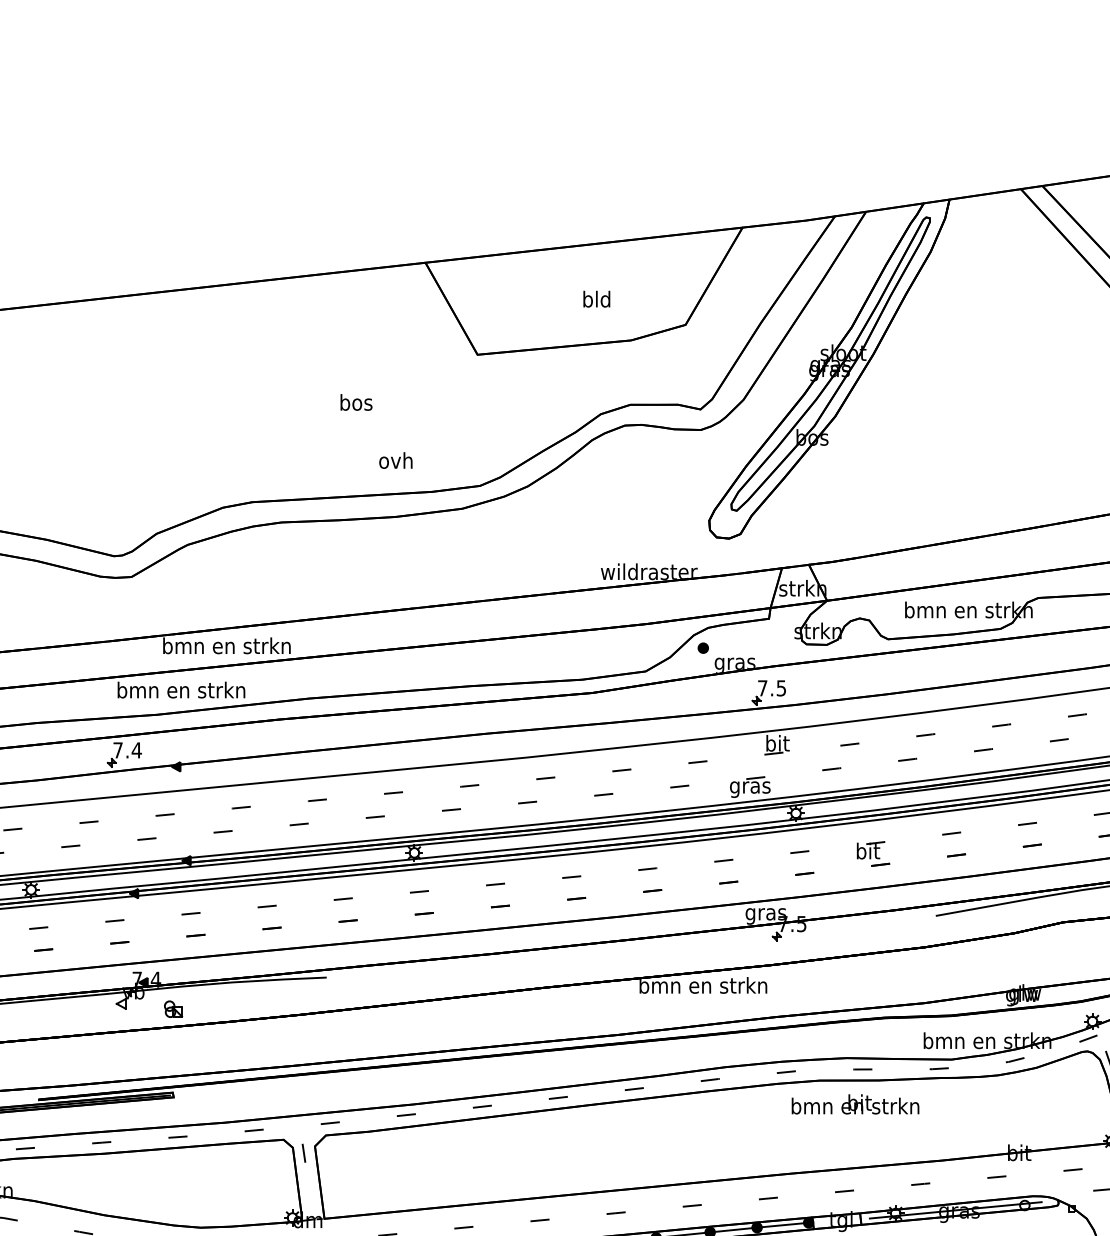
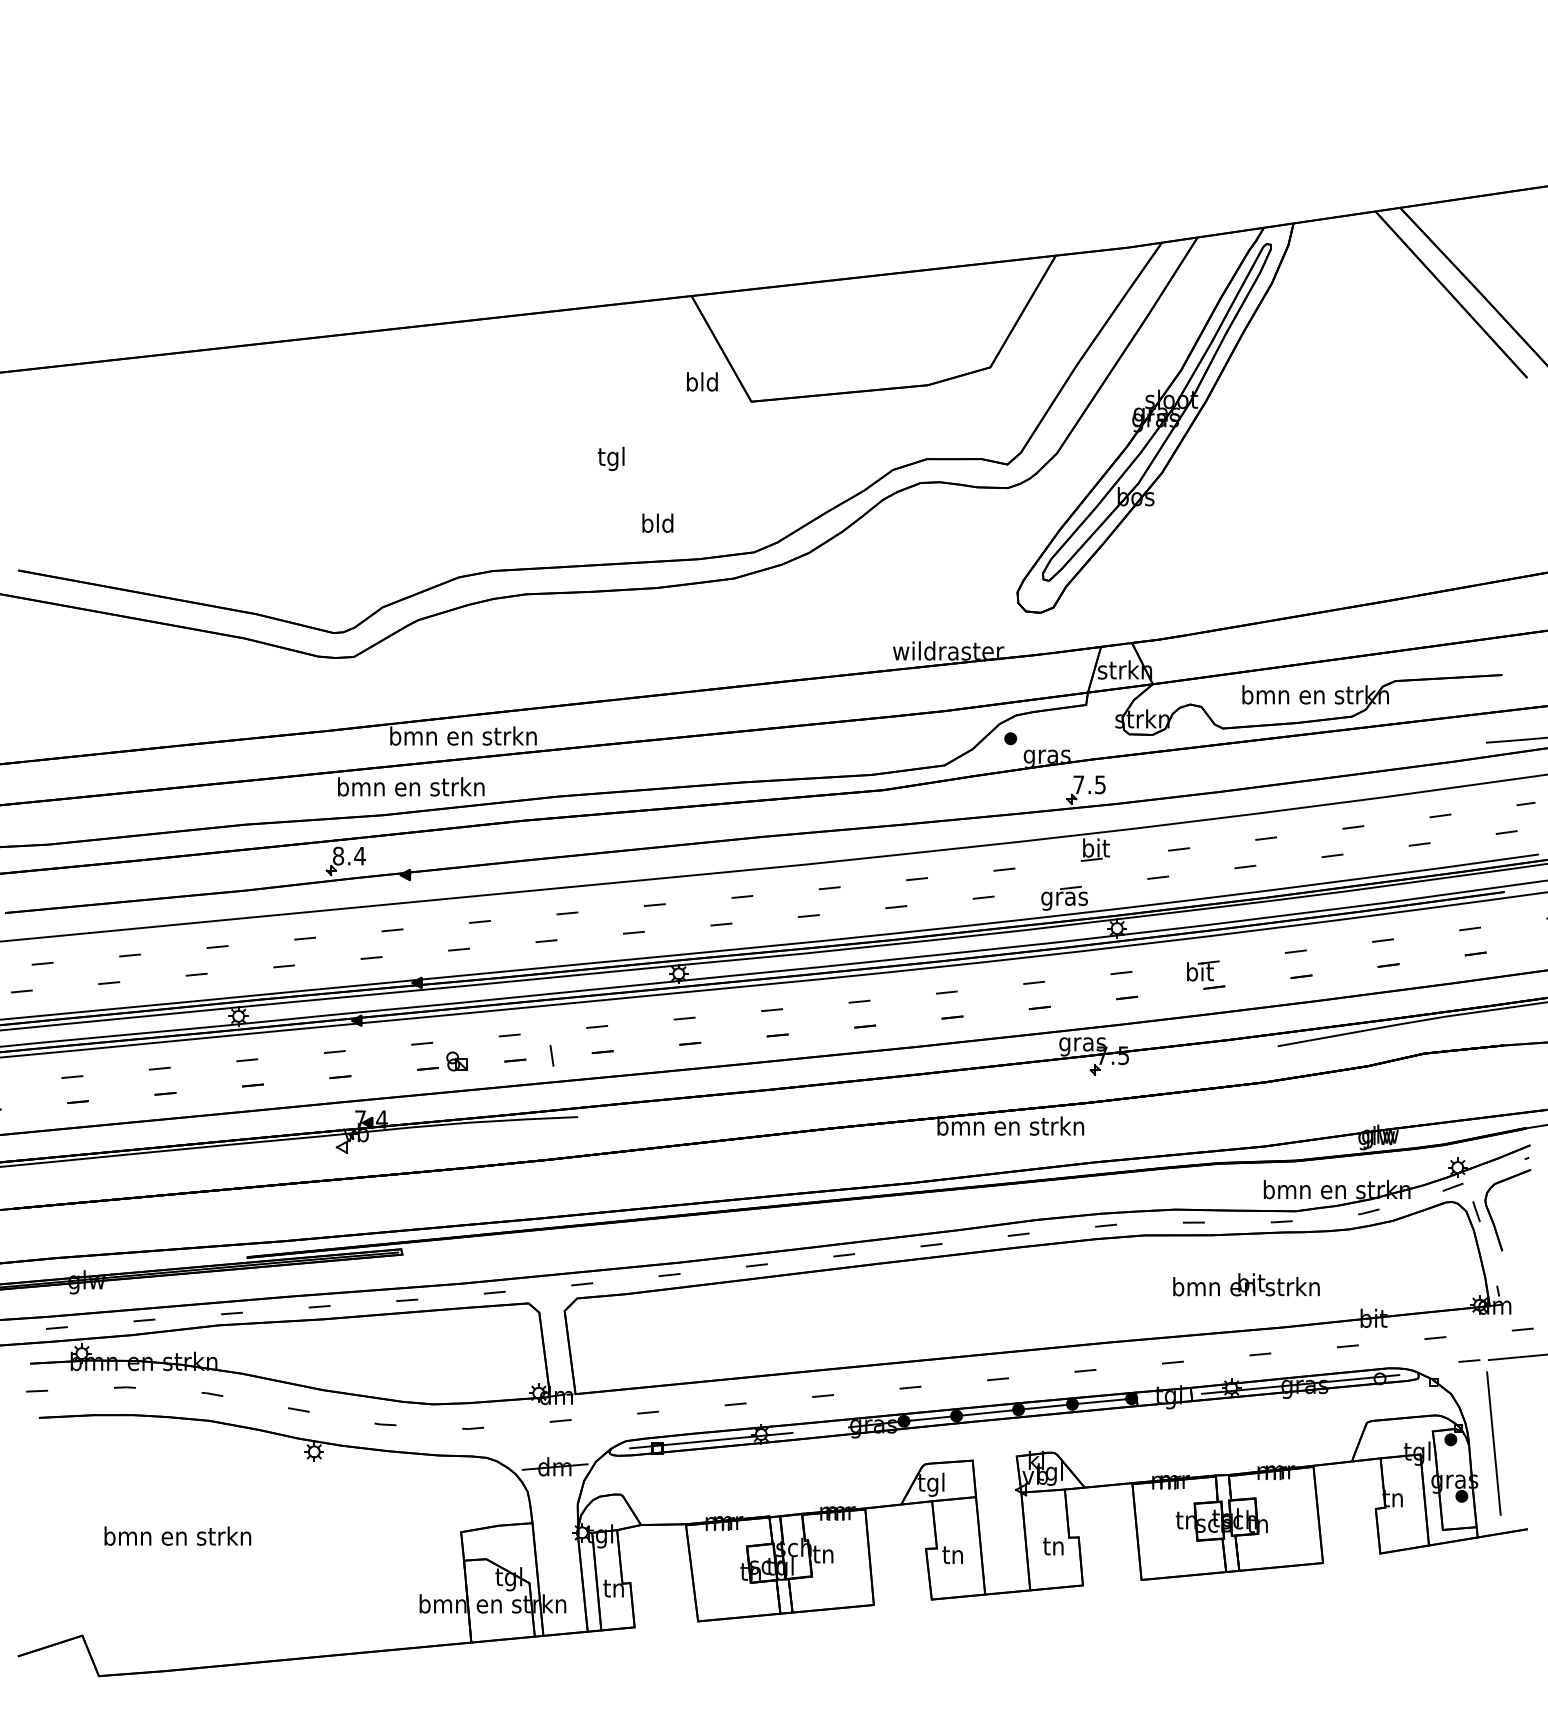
text: (596, 298) -> (702, 381), moved
text: (356, 404) -> (612, 458), bos -> tgl
text: (395, 459) -> (657, 522), ovh -> bld
text: (118, 749) -> (338, 855), 7.4 -> 8.4
part: (172, 1009) -> (456, 1061), moved
text: (855, 1104) -> (1246, 1284), moved
line: (303, 1152) -> (551, 1055), moved

